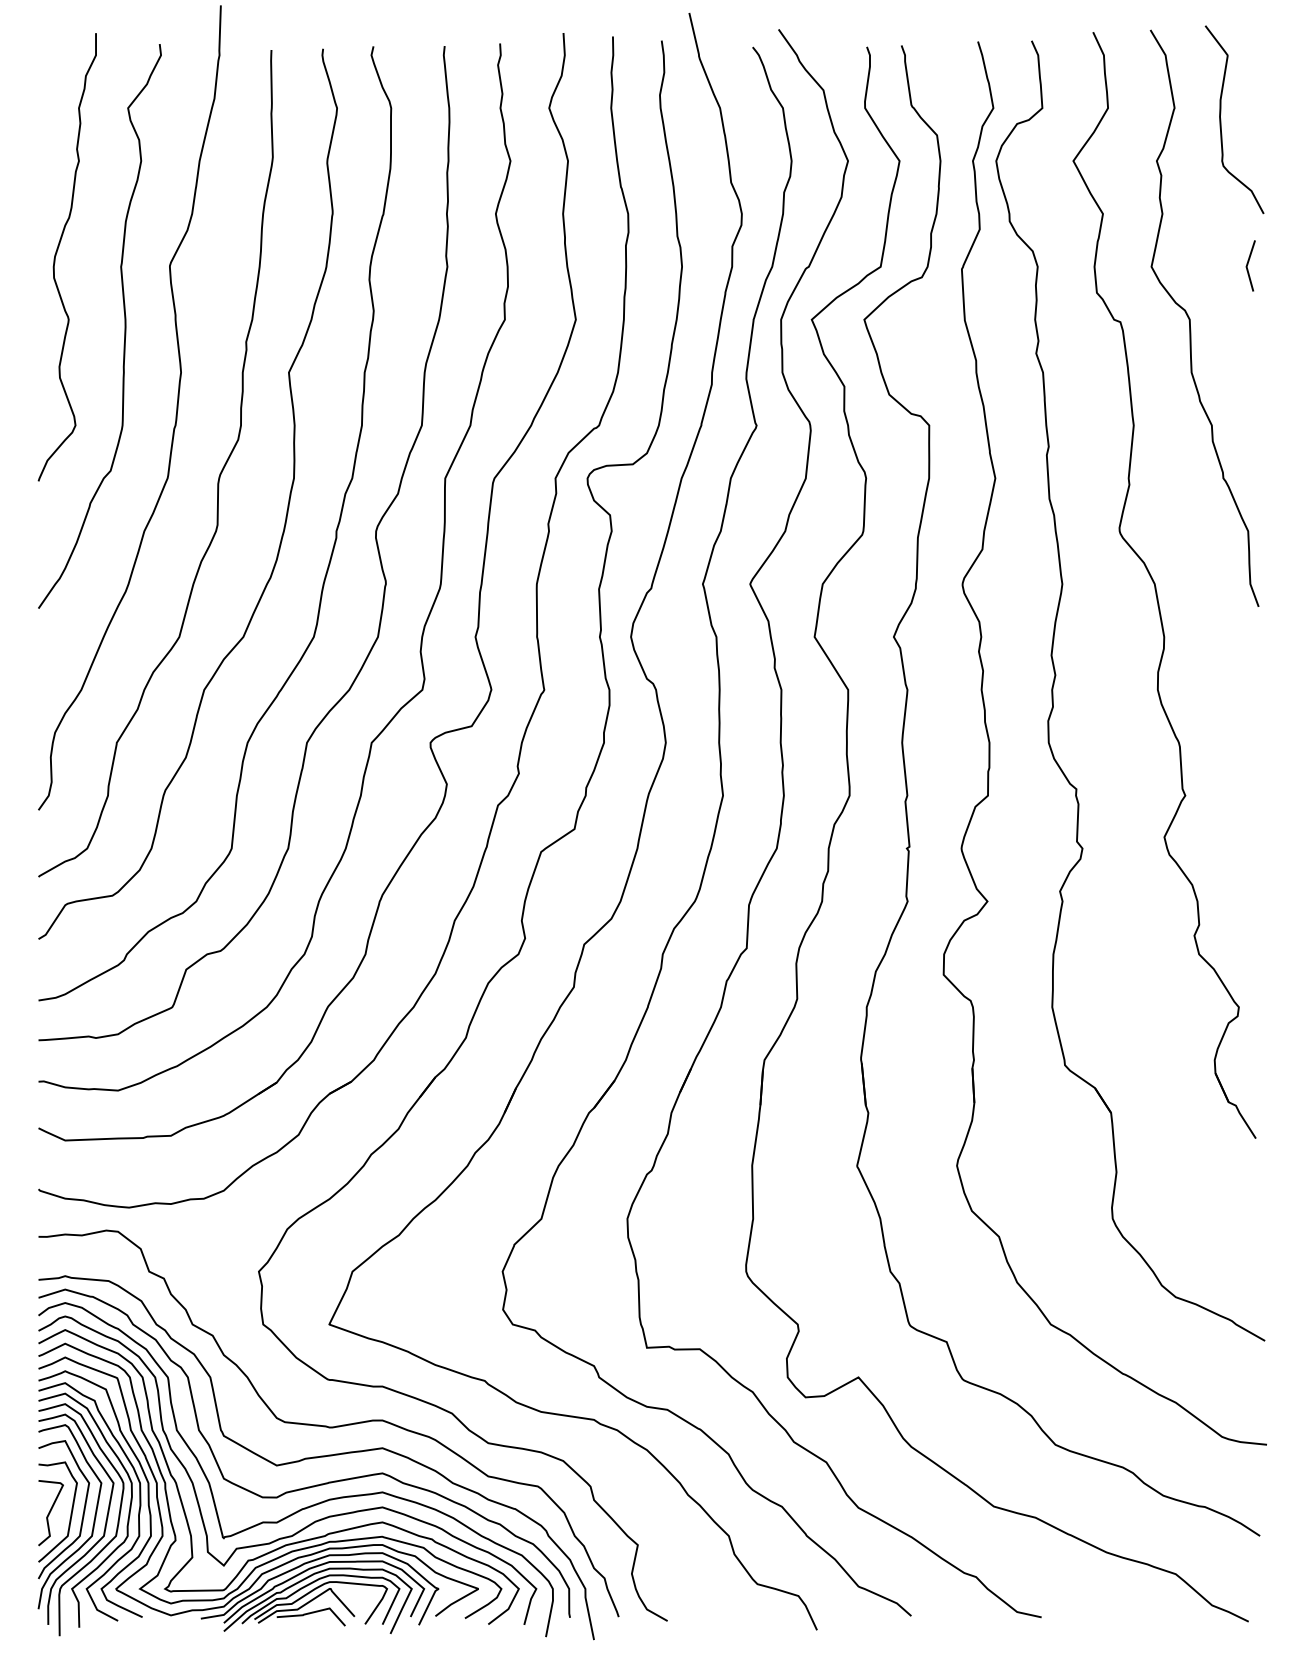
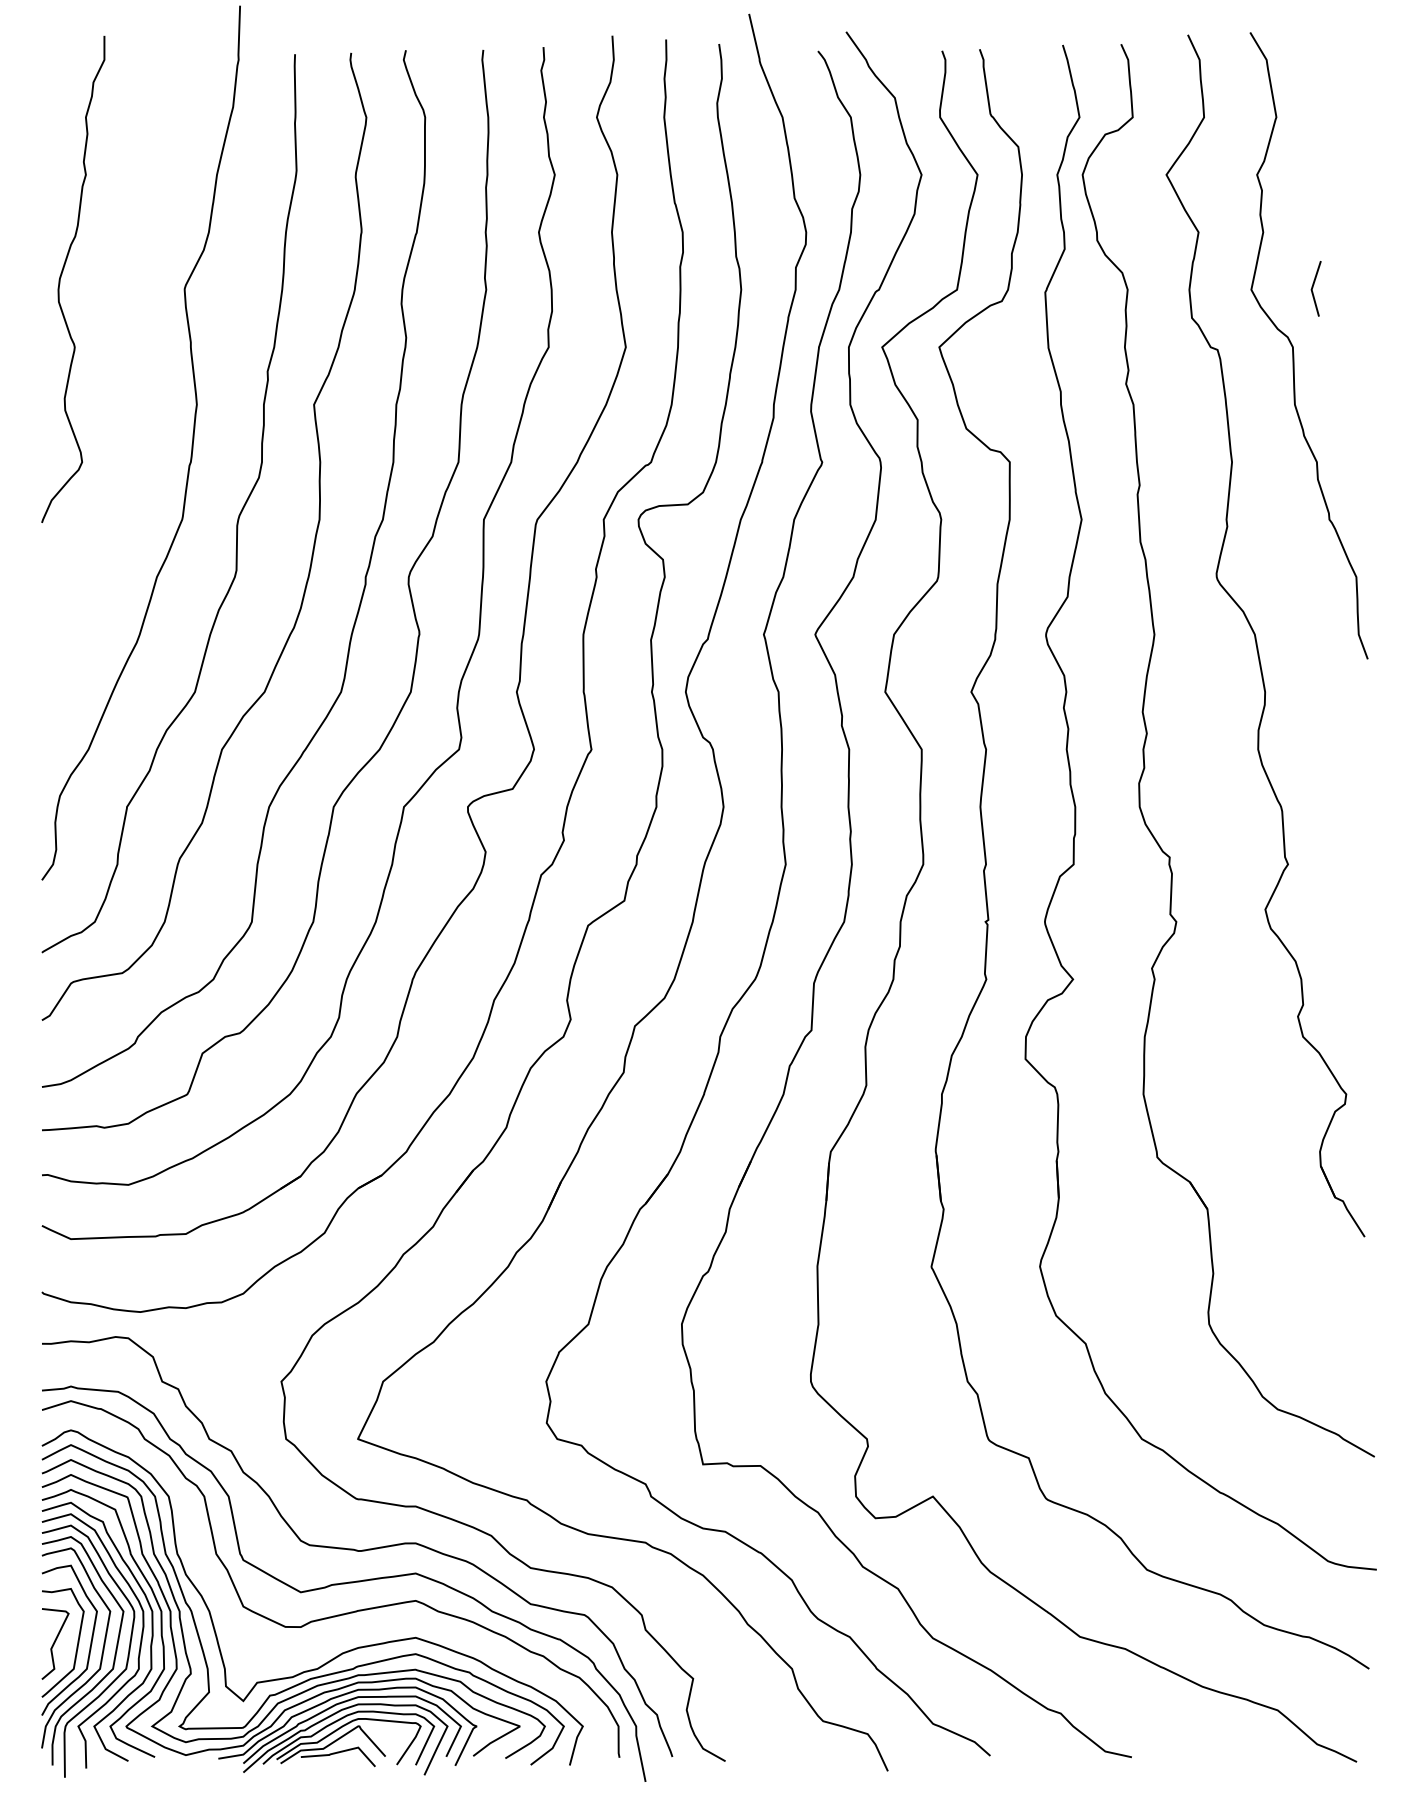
curve: (1221, 122) -> (1327, 132), removed
line: (1248, 264) -> (1313, 287), moved
curve: (124, 326) -> (135, 354), removed
curve: (310, 1505) -> (337, 1635), removed

